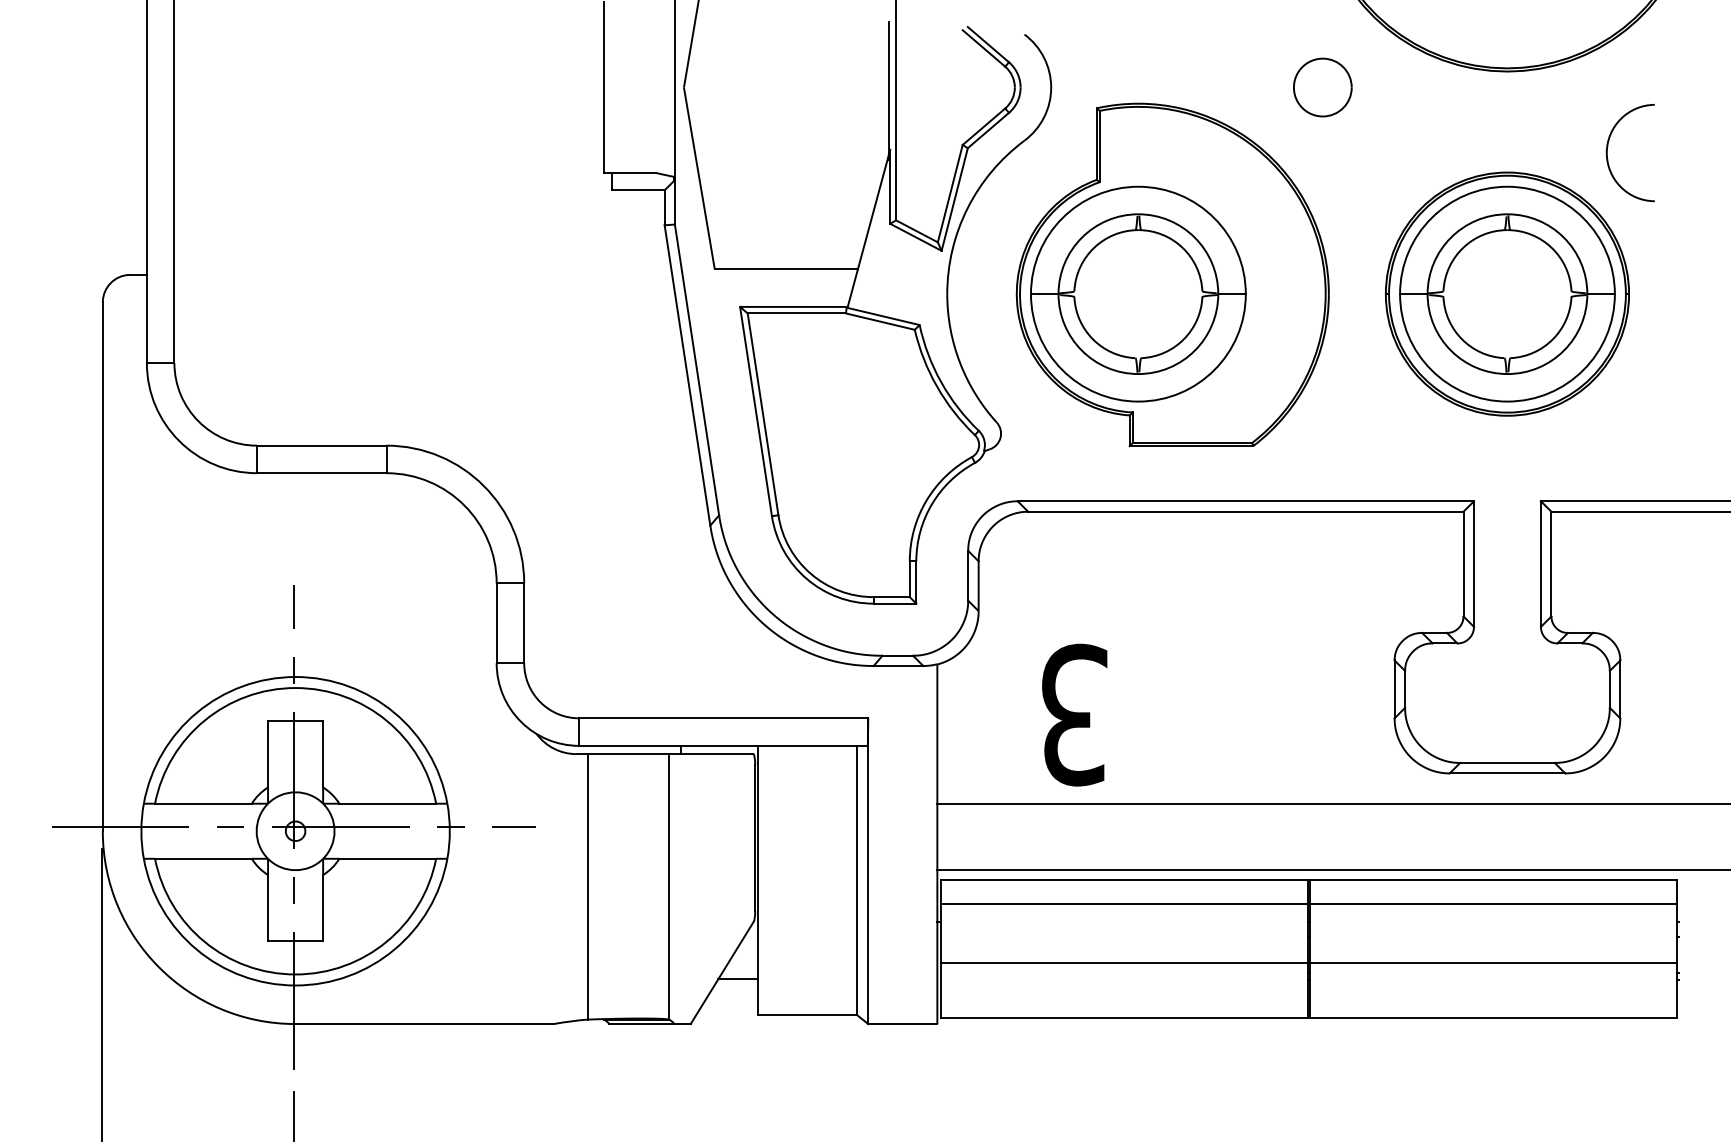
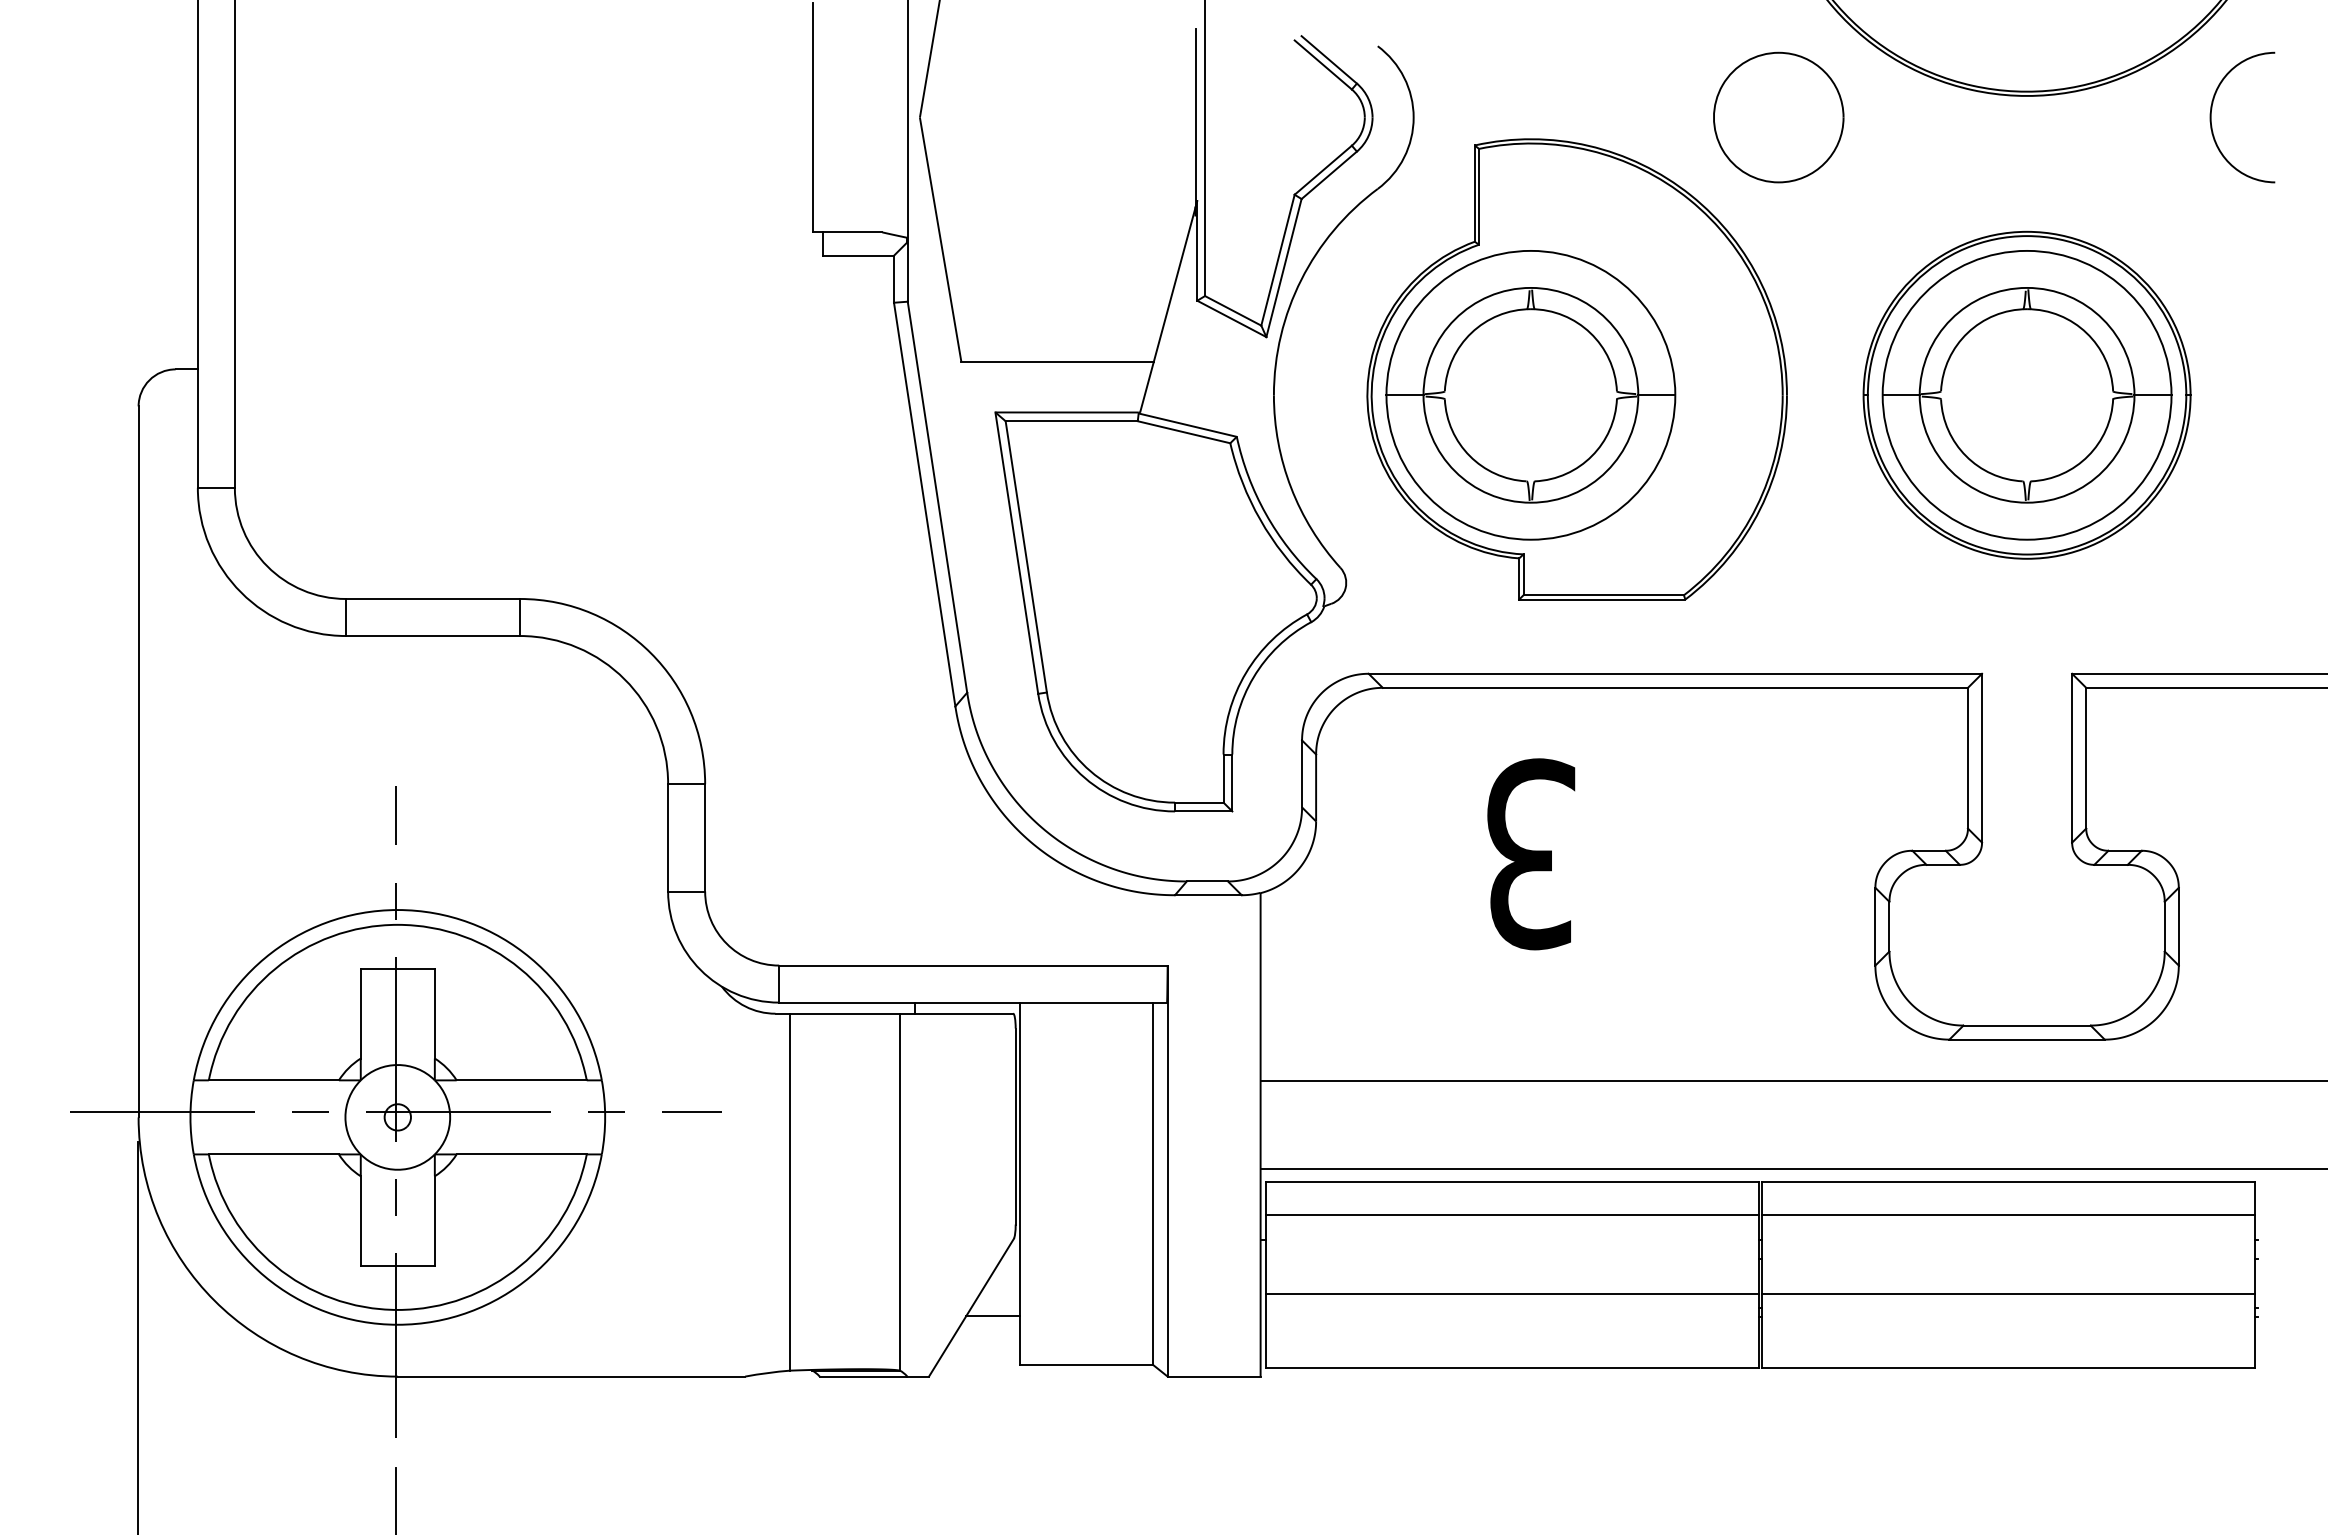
part: (1322, 87) -> (1778, 117), size x1.67
arc: (1607, 152) -> (2211, 117), moved
text: (1074, 715) -> (1531, 854), moved

